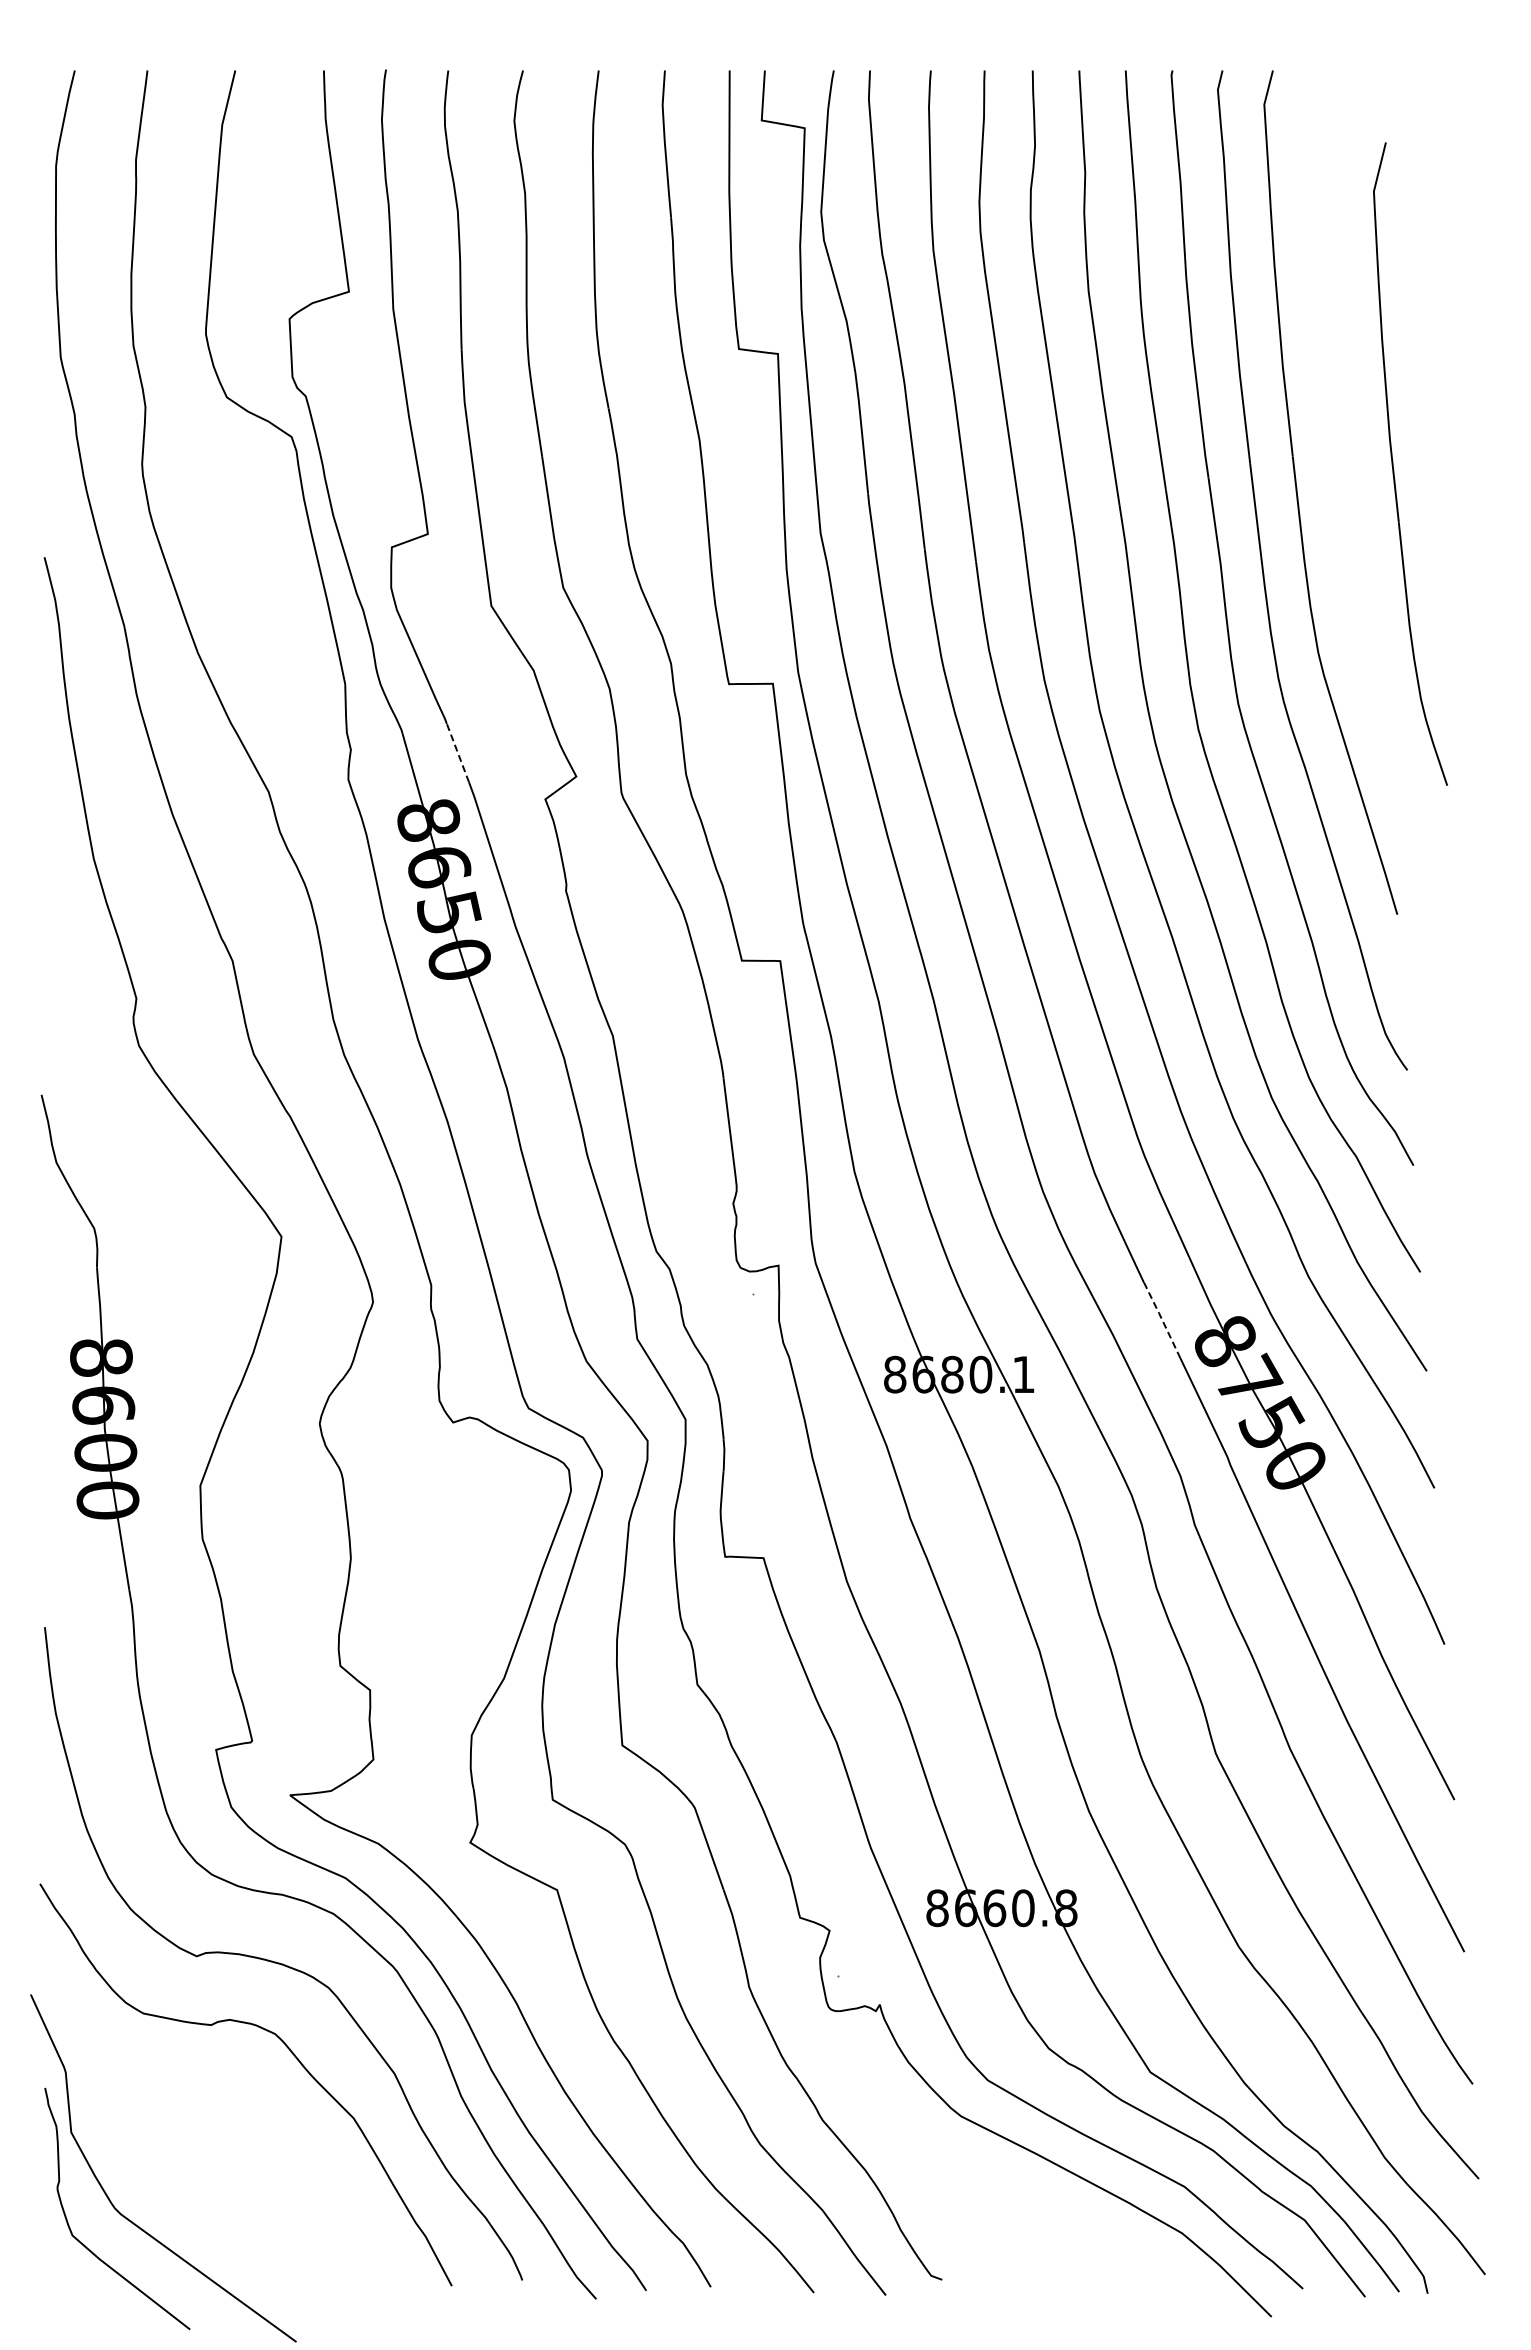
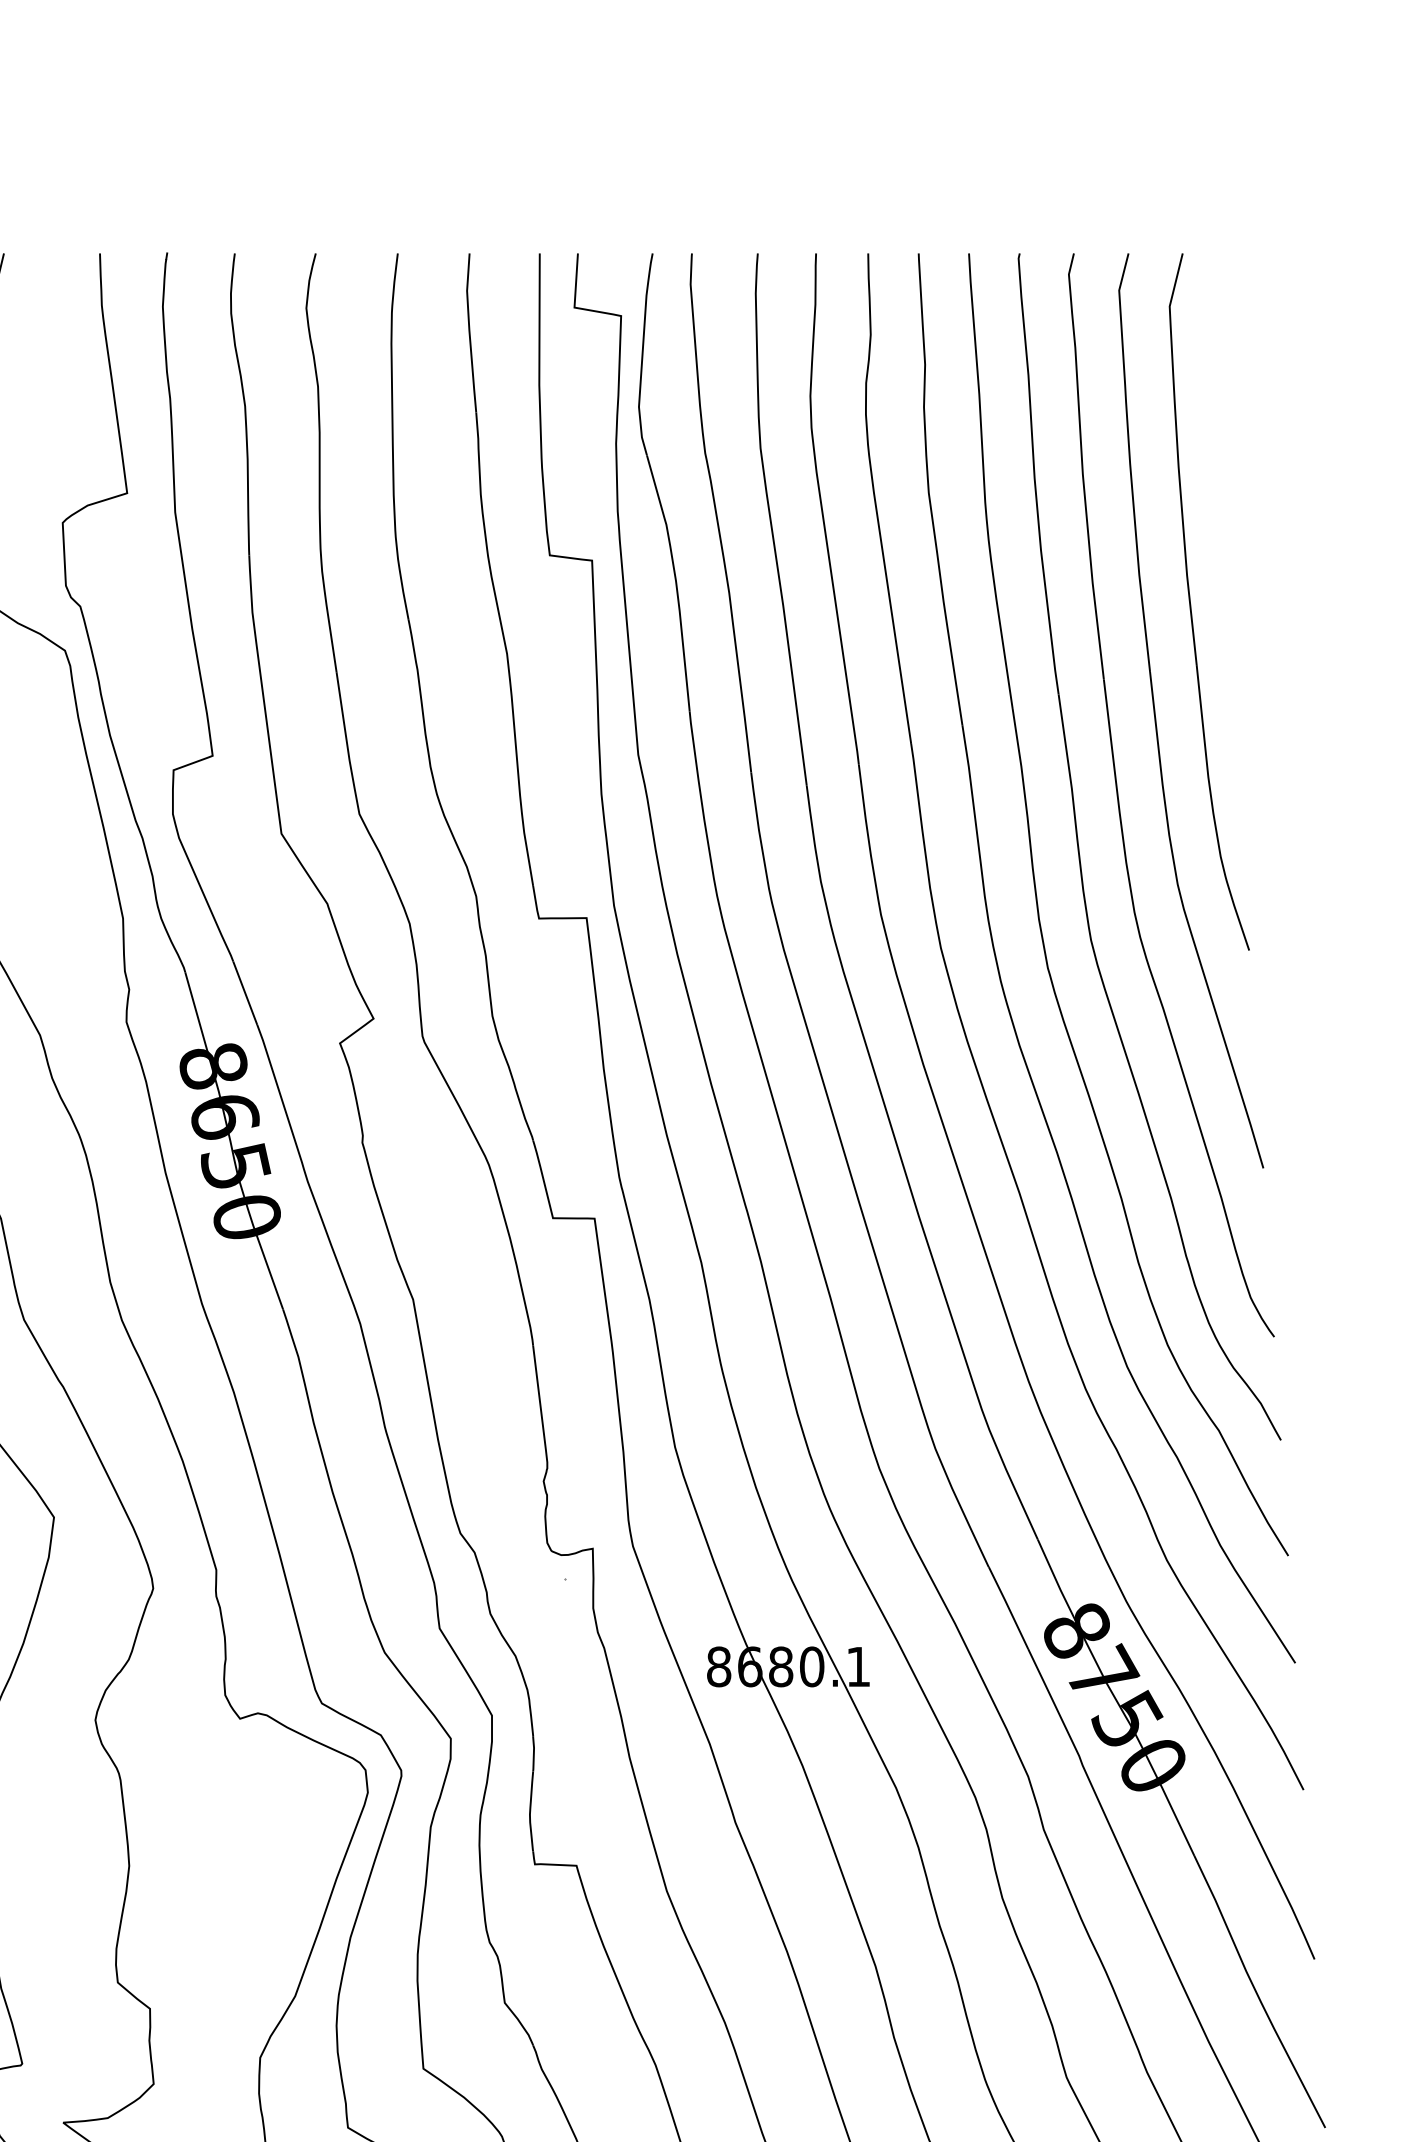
part: (1393, 463) -> (1190, 601), moved
line: (458, 753) -> (245, 993), dashed -> solid
line: (1162, 1319) -> (1008, 1607), dashed -> solid

